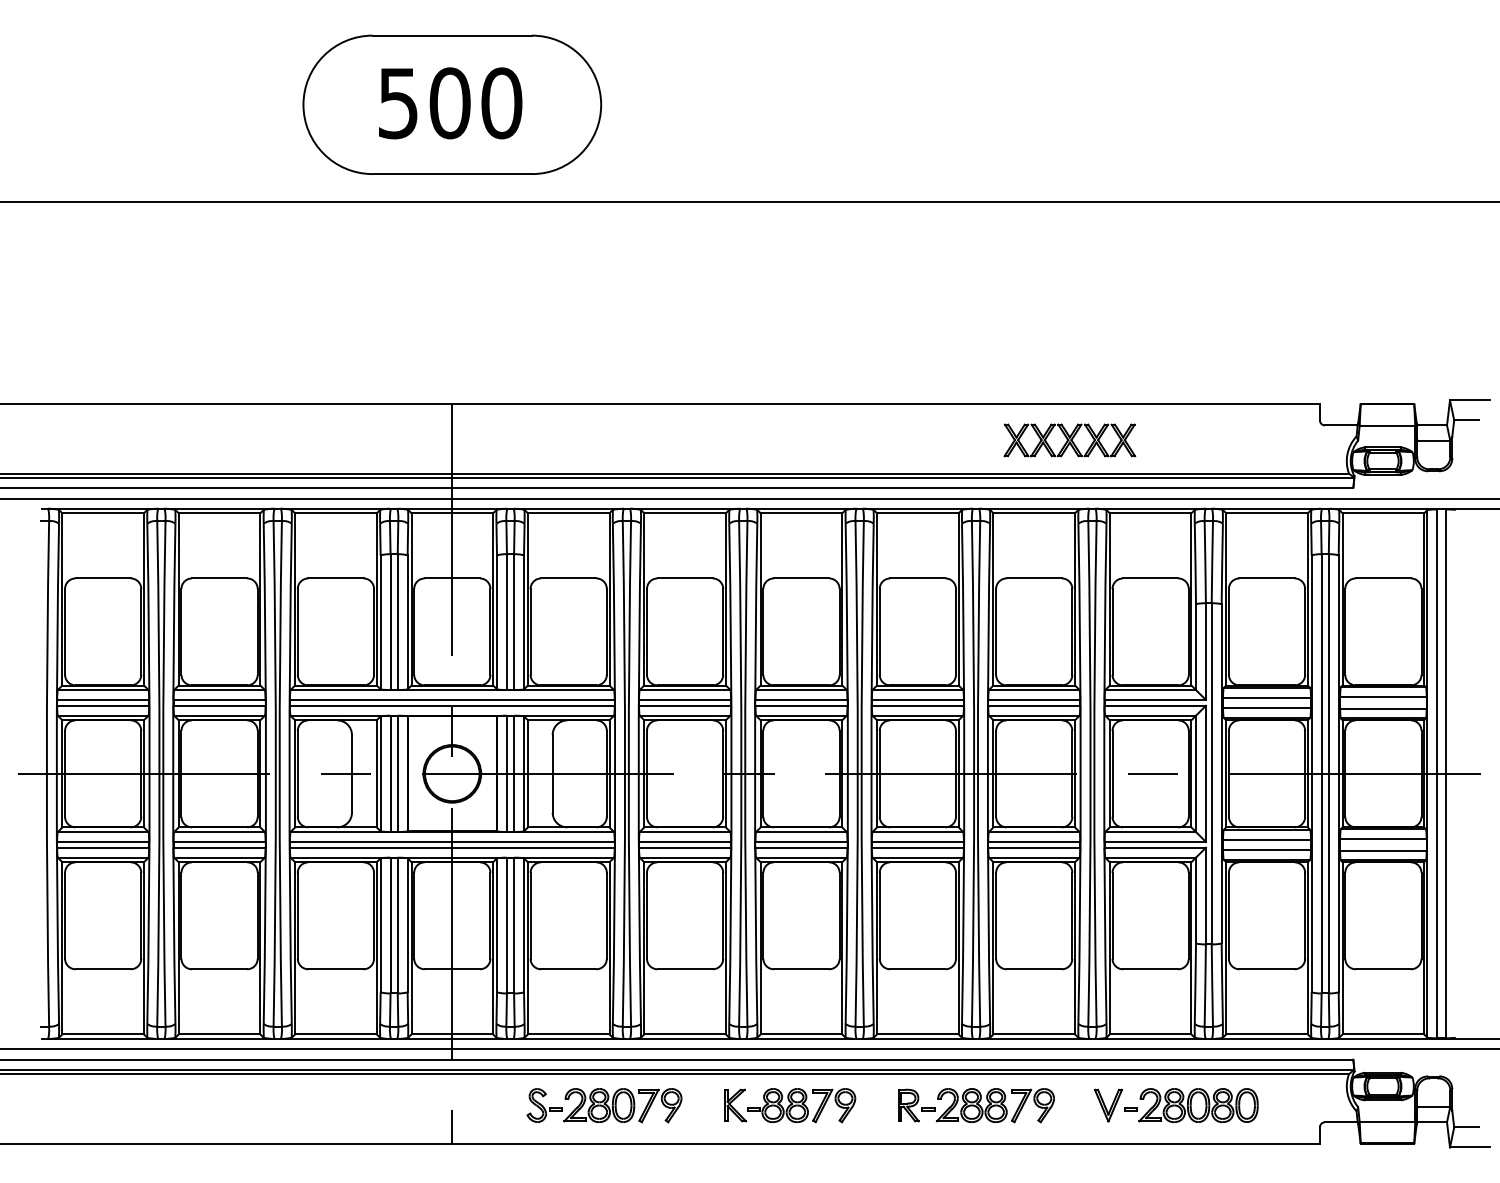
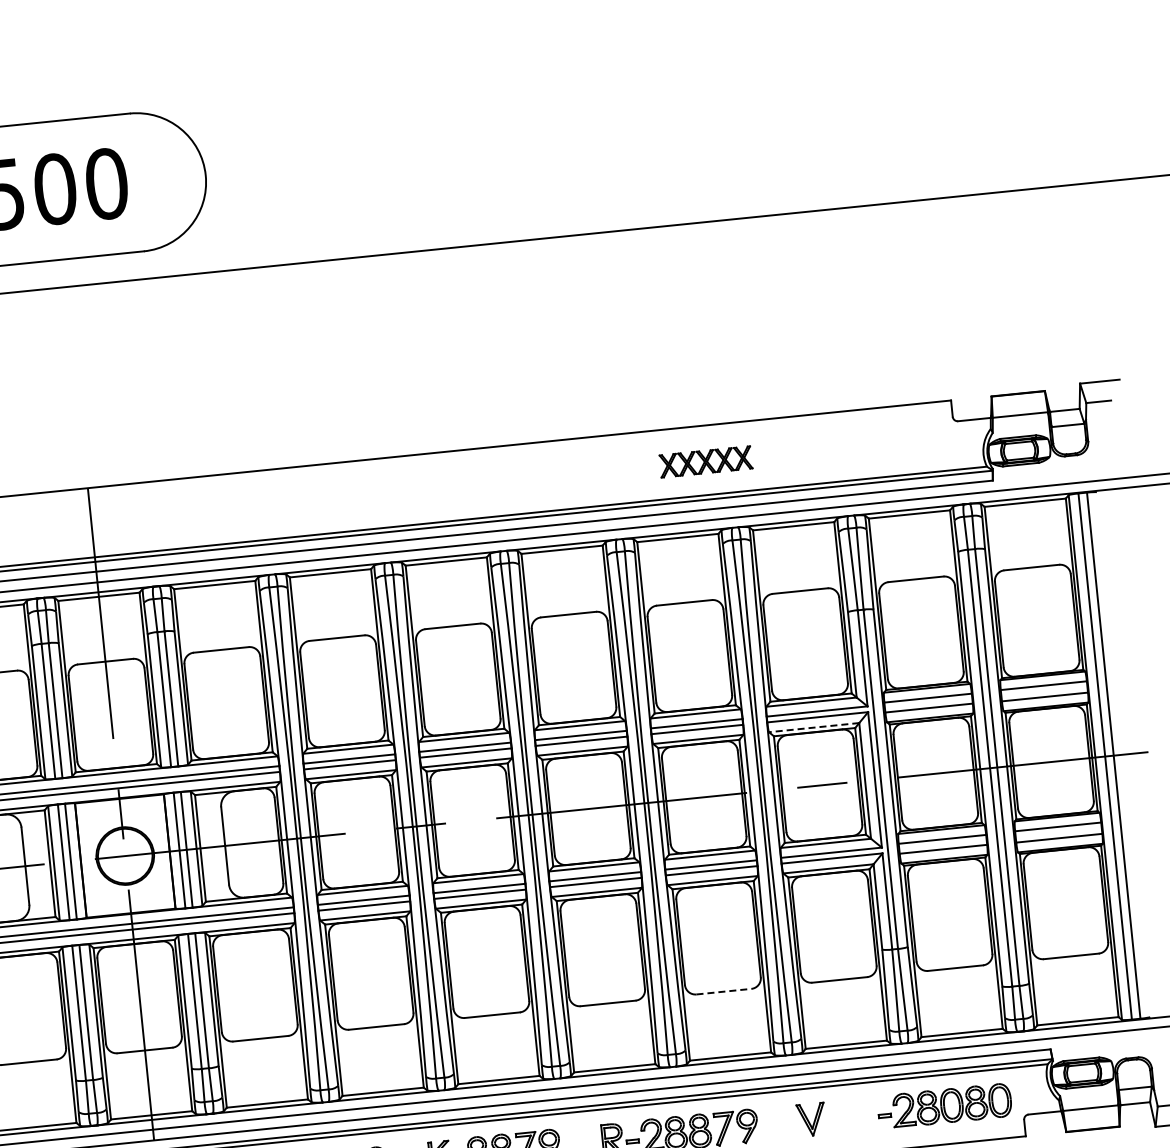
part: (1069, 440) -> (705, 462), size x0.7
line: (1150, 715) -> (813, 727), solid -> dashed
line: (1034, 969) -> (724, 991), solid -> dashed
part: (1191, 1105) -> (944, 1106), moved

